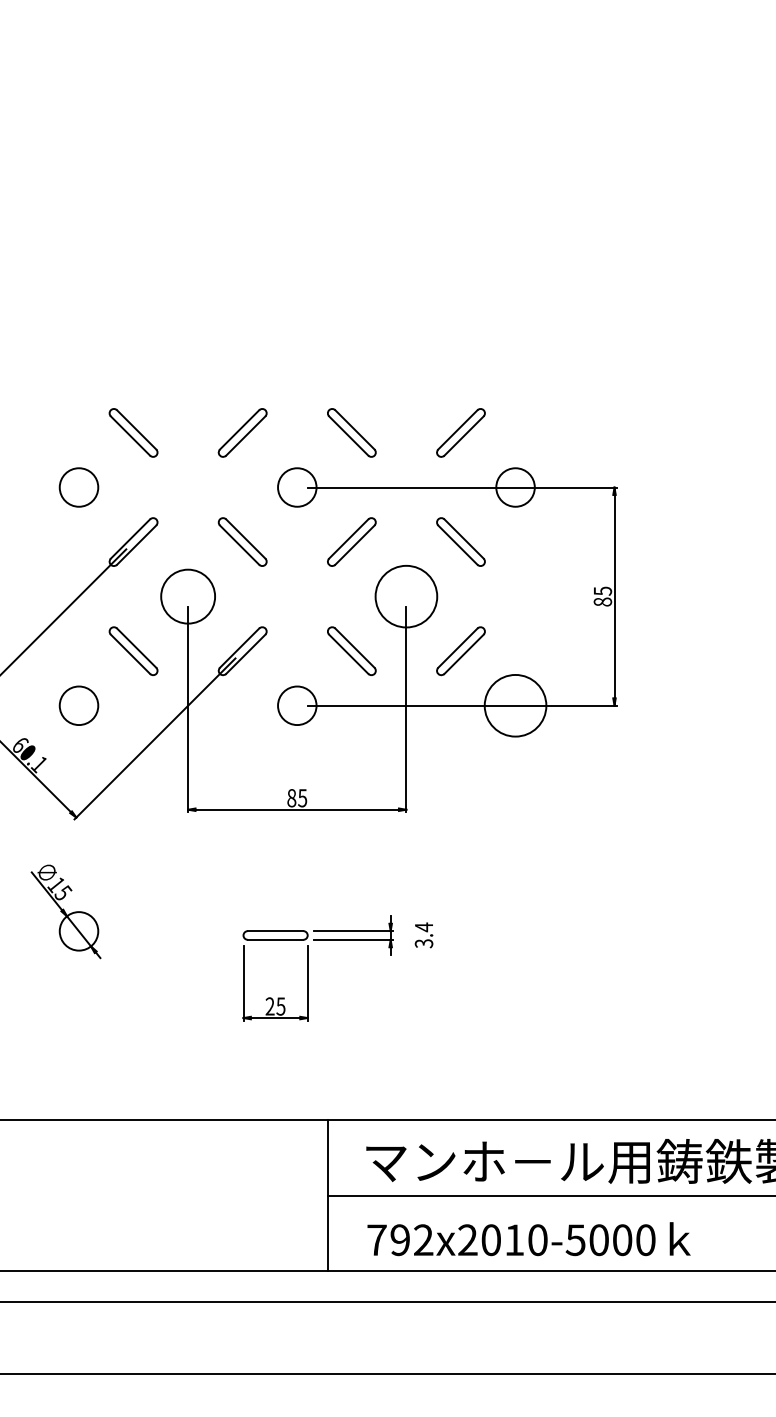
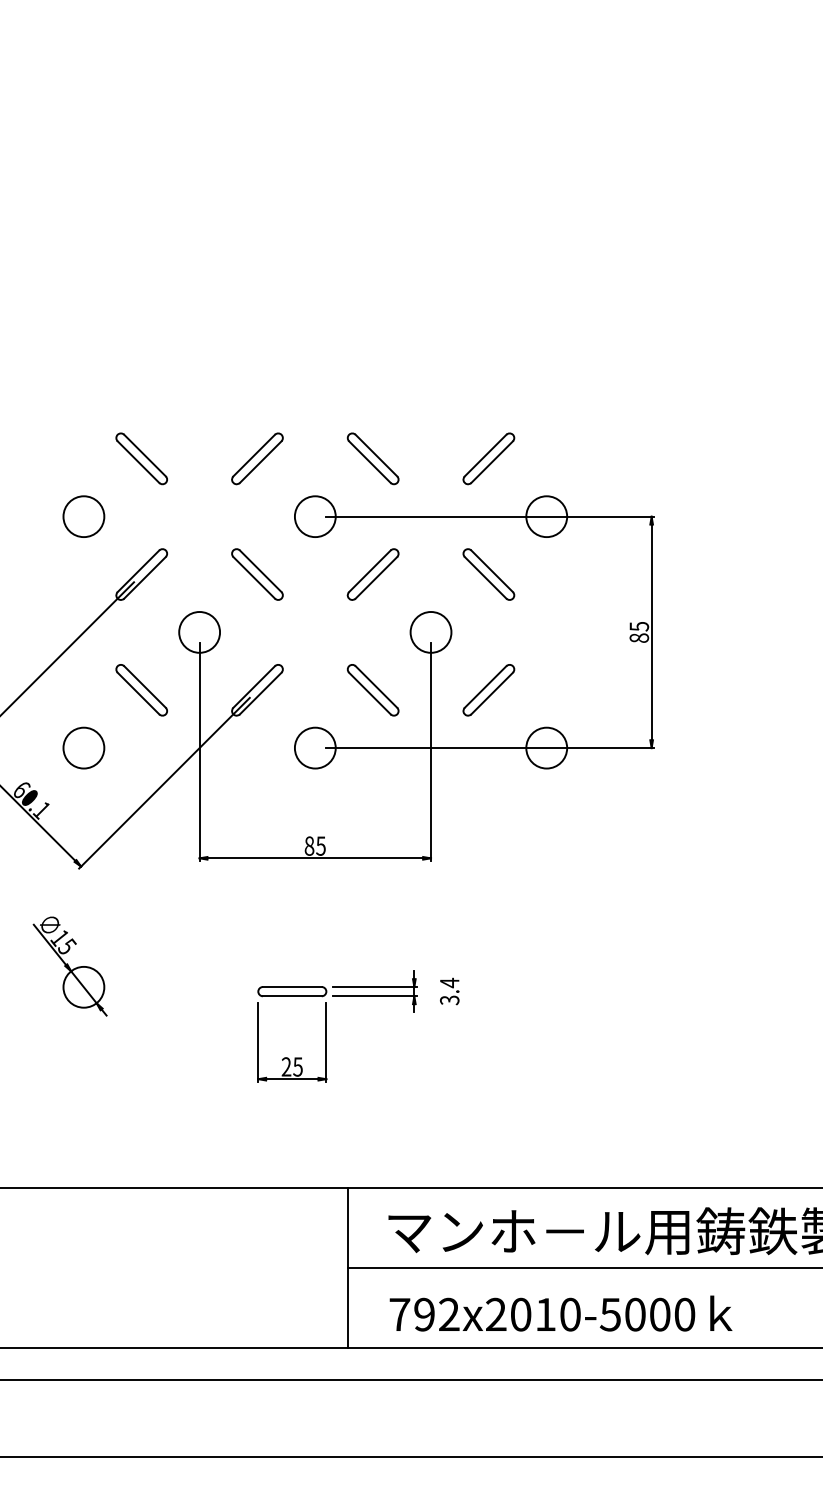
circle: (188, 596) -> (199, 632), size x0.71
circle: (405, 596) -> (430, 632), size x0.62
circle: (515, 705) -> (546, 747), size x0.62

